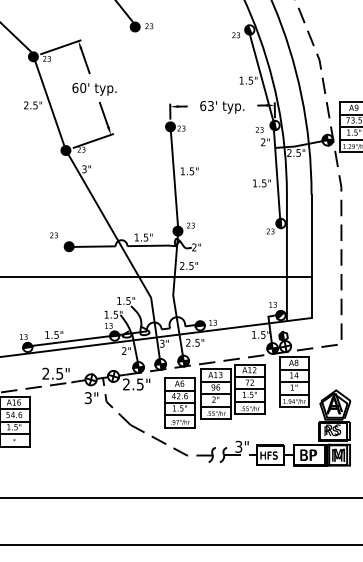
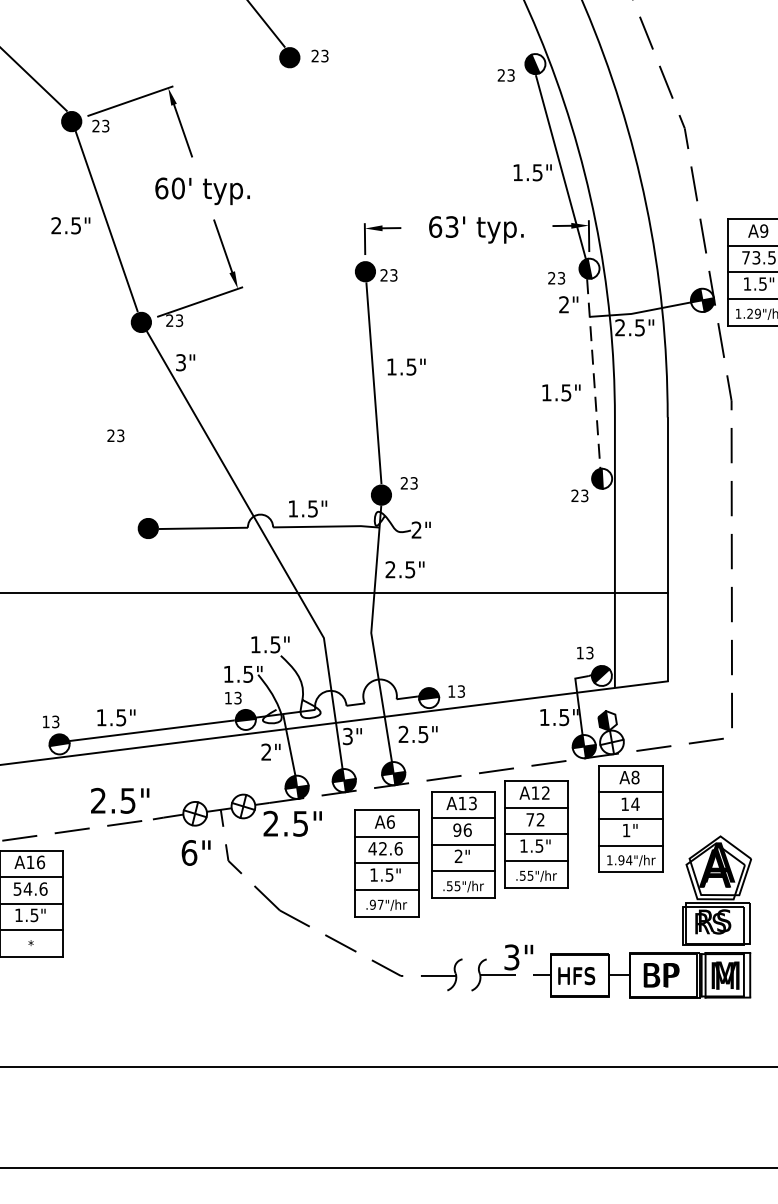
line: (277, 174) -> (594, 373), solid -> dashed
text: (53, 235) -> (114, 435), moved
text: (87, 398) -> (187, 853), 3" -> 6"

